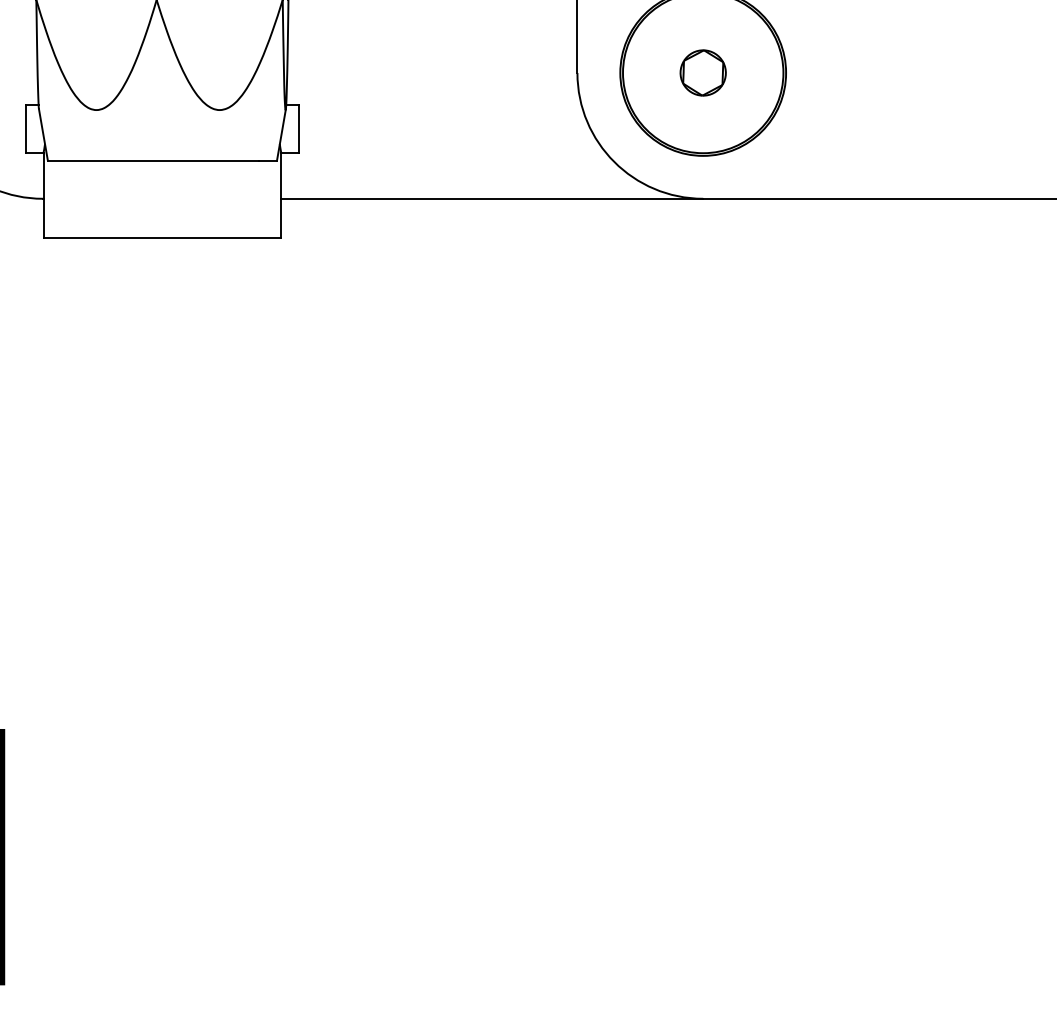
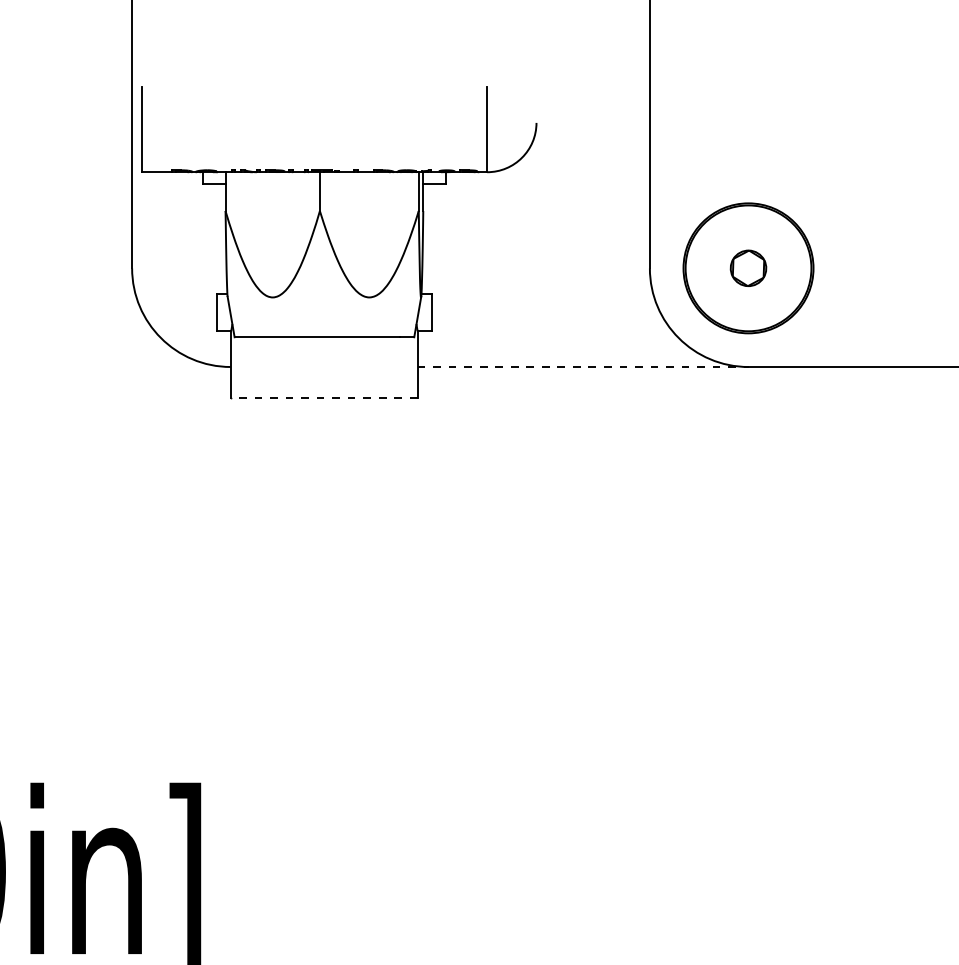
line: (492, 199) -> (583, 367), solid -> dashed
line: (161, 237) -> (323, 397), solid -> dashed

